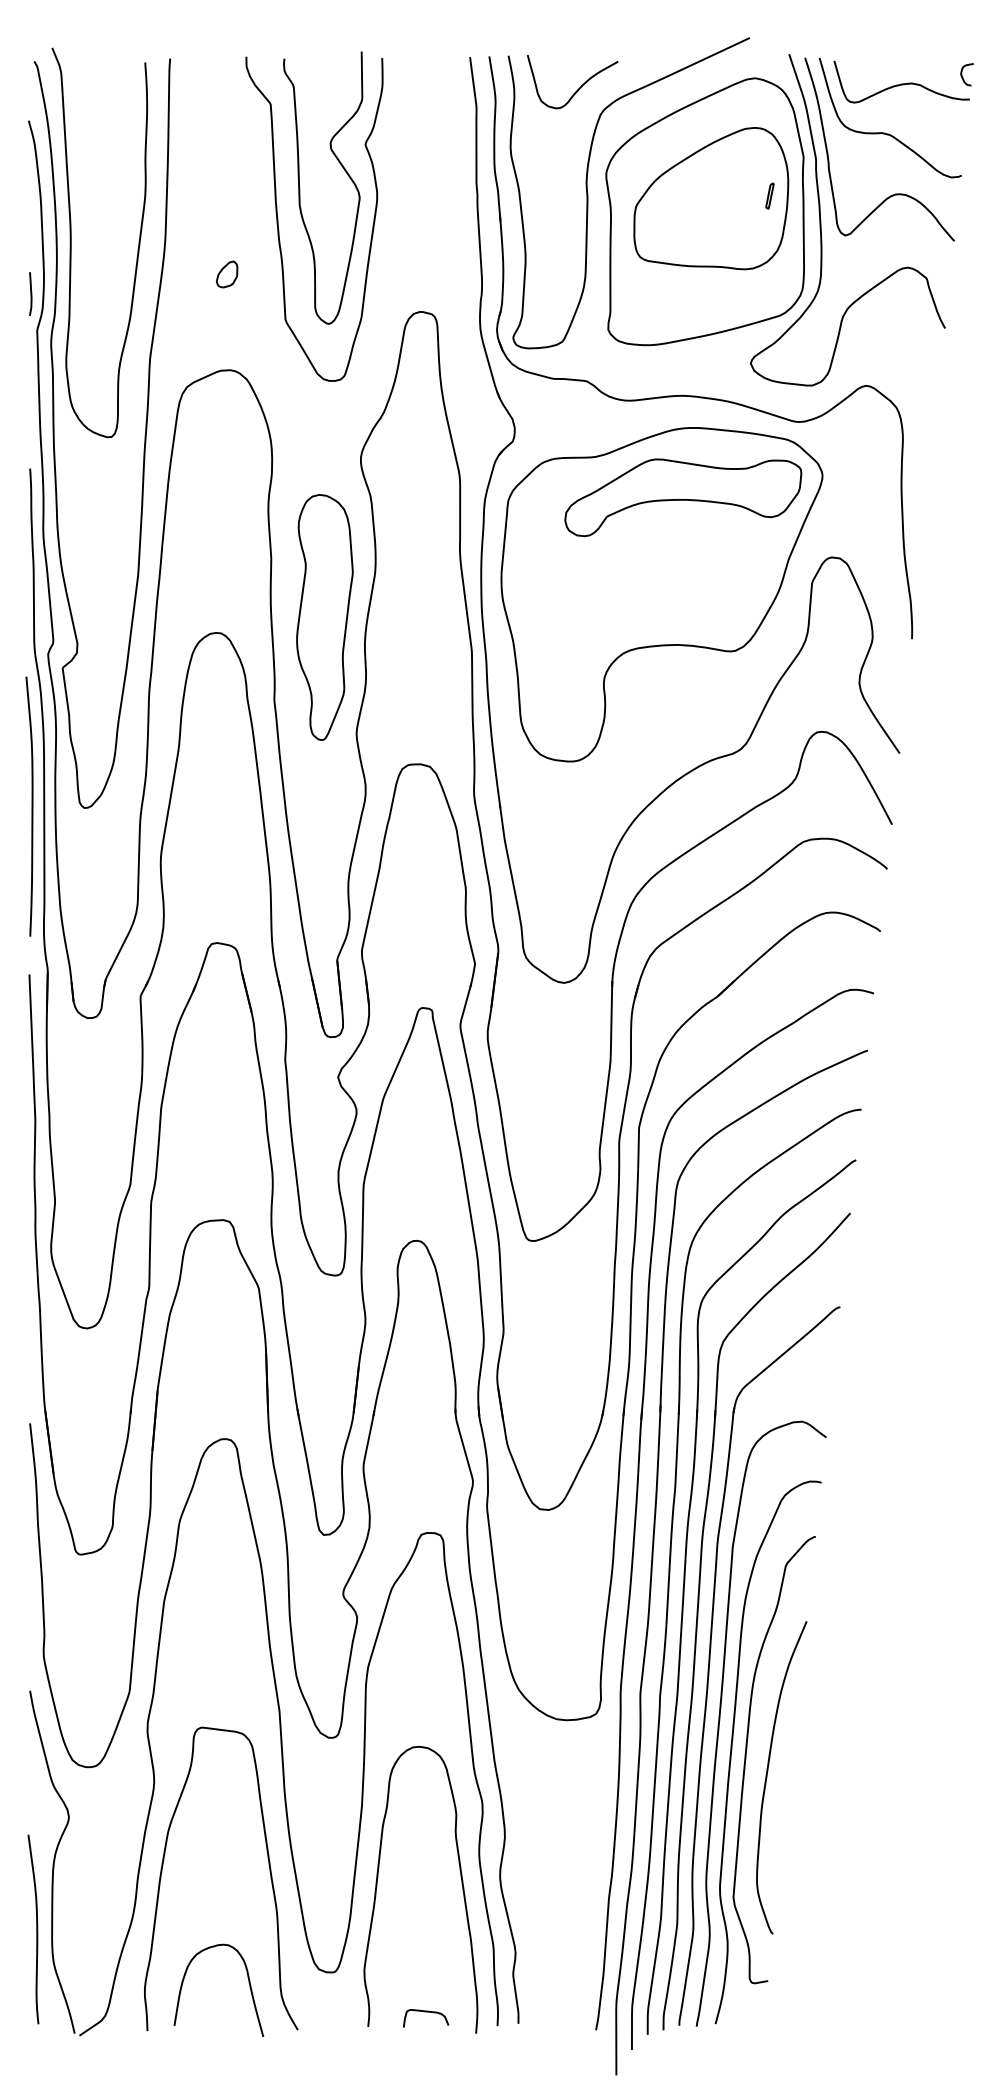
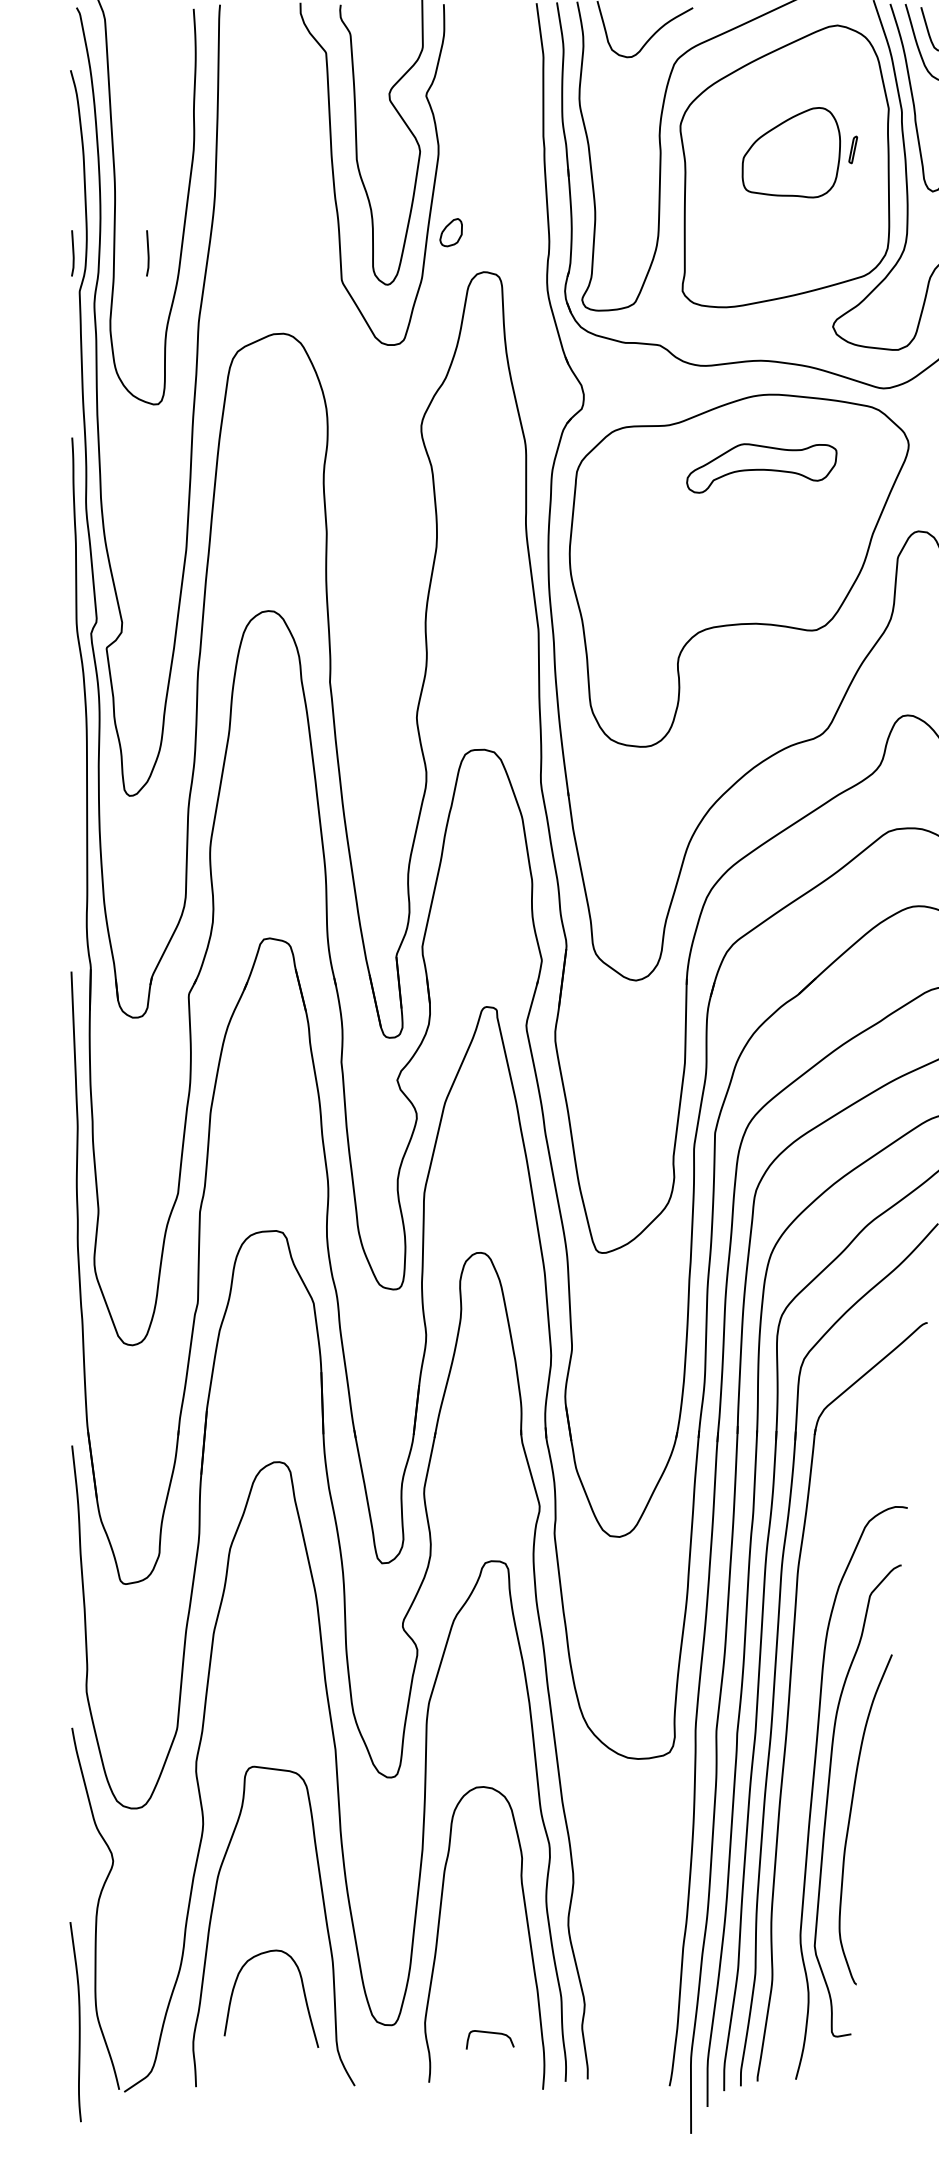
part: (711, 198) -> (791, 152), size x0.6
part: (226, 274) -> (450, 232), moved
line: (101, 294) -> (147, 253), added
part: (683, 497) -> (761, 468), size x0.6
part: (324, 617) -> (382, 594), removed
curve: (31, 806) -> (73, 794), removed
curve: (720, 1720) -> (801, 1759), removed
curve: (36, 1929) -> (78, 2022), moved
curve: (248, 1982) -> (302, 1990), moved
curve: (426, 2012) -> (490, 2033), moved

